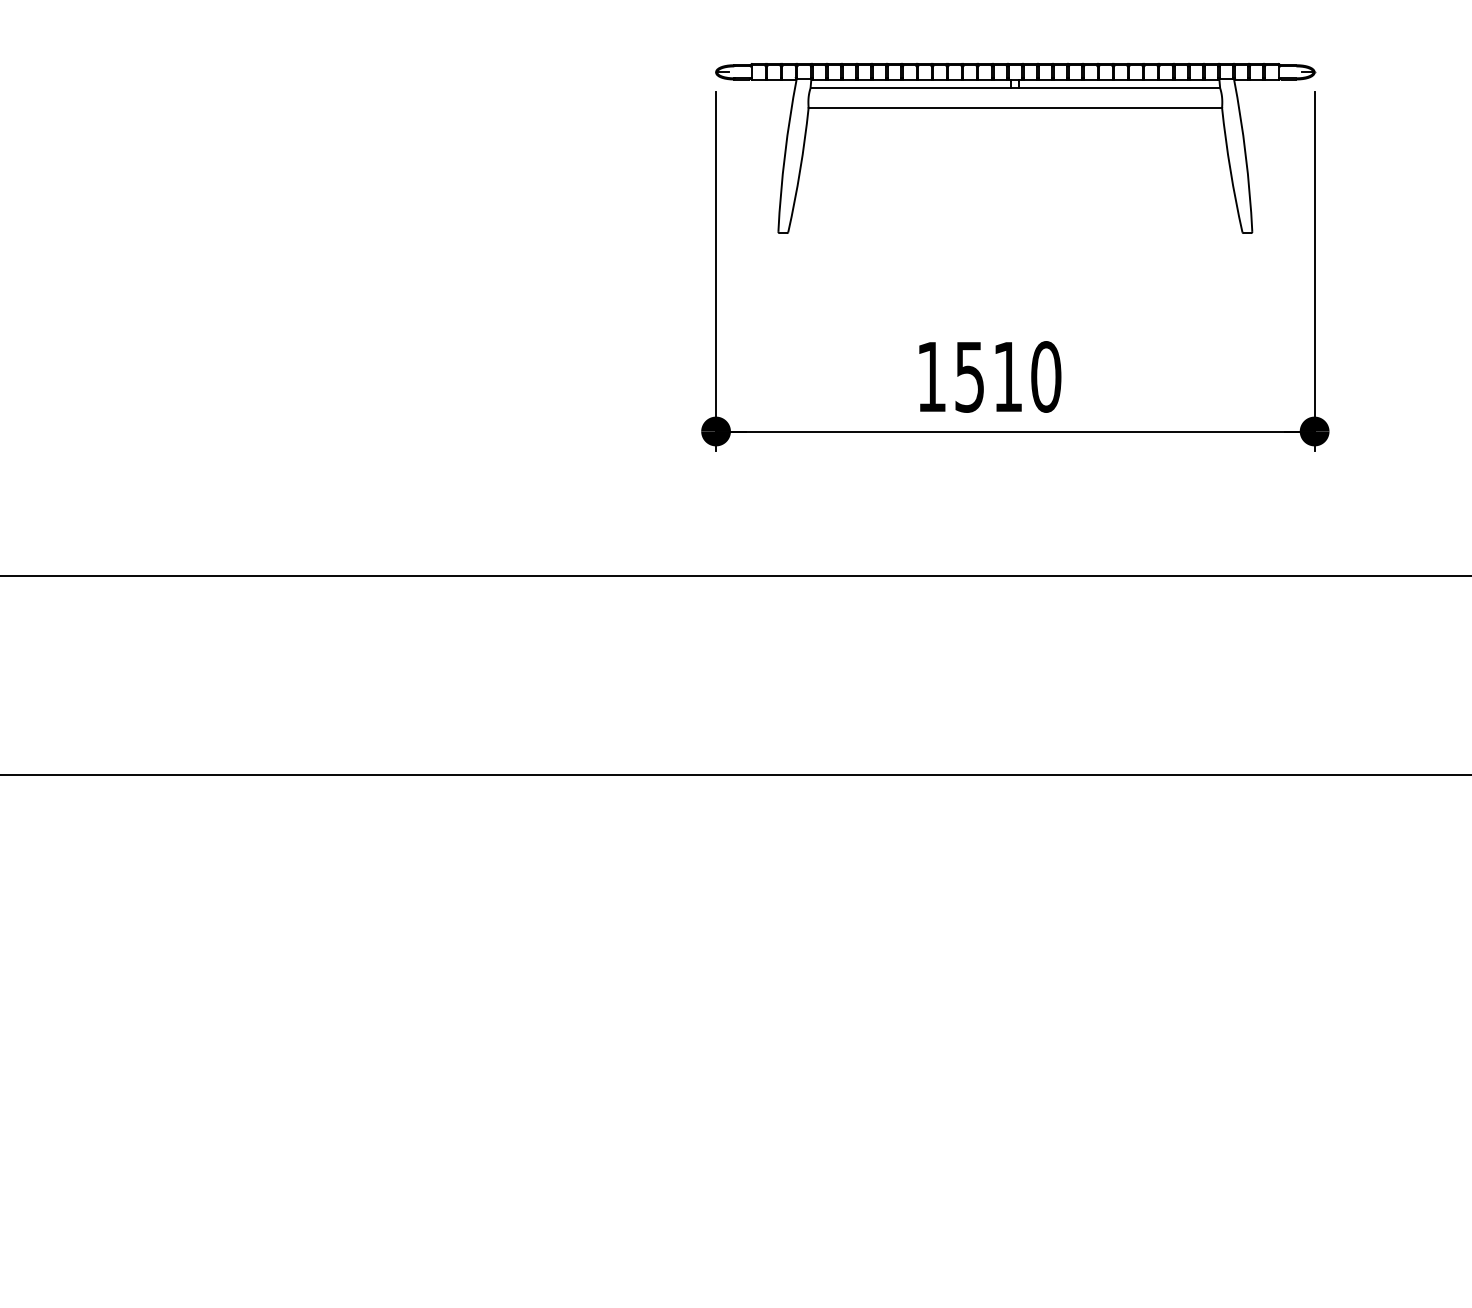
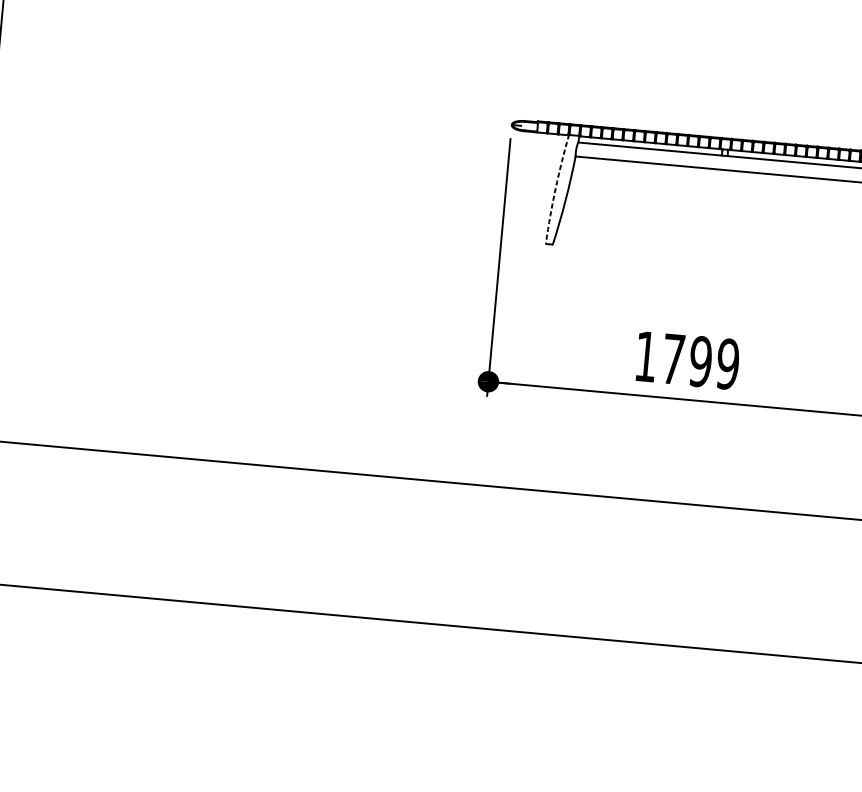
arc: (784, 154) -> (555, 188), solid -> dashed
text: (1008, 376) -> (701, 361), 1510 -> 1799

